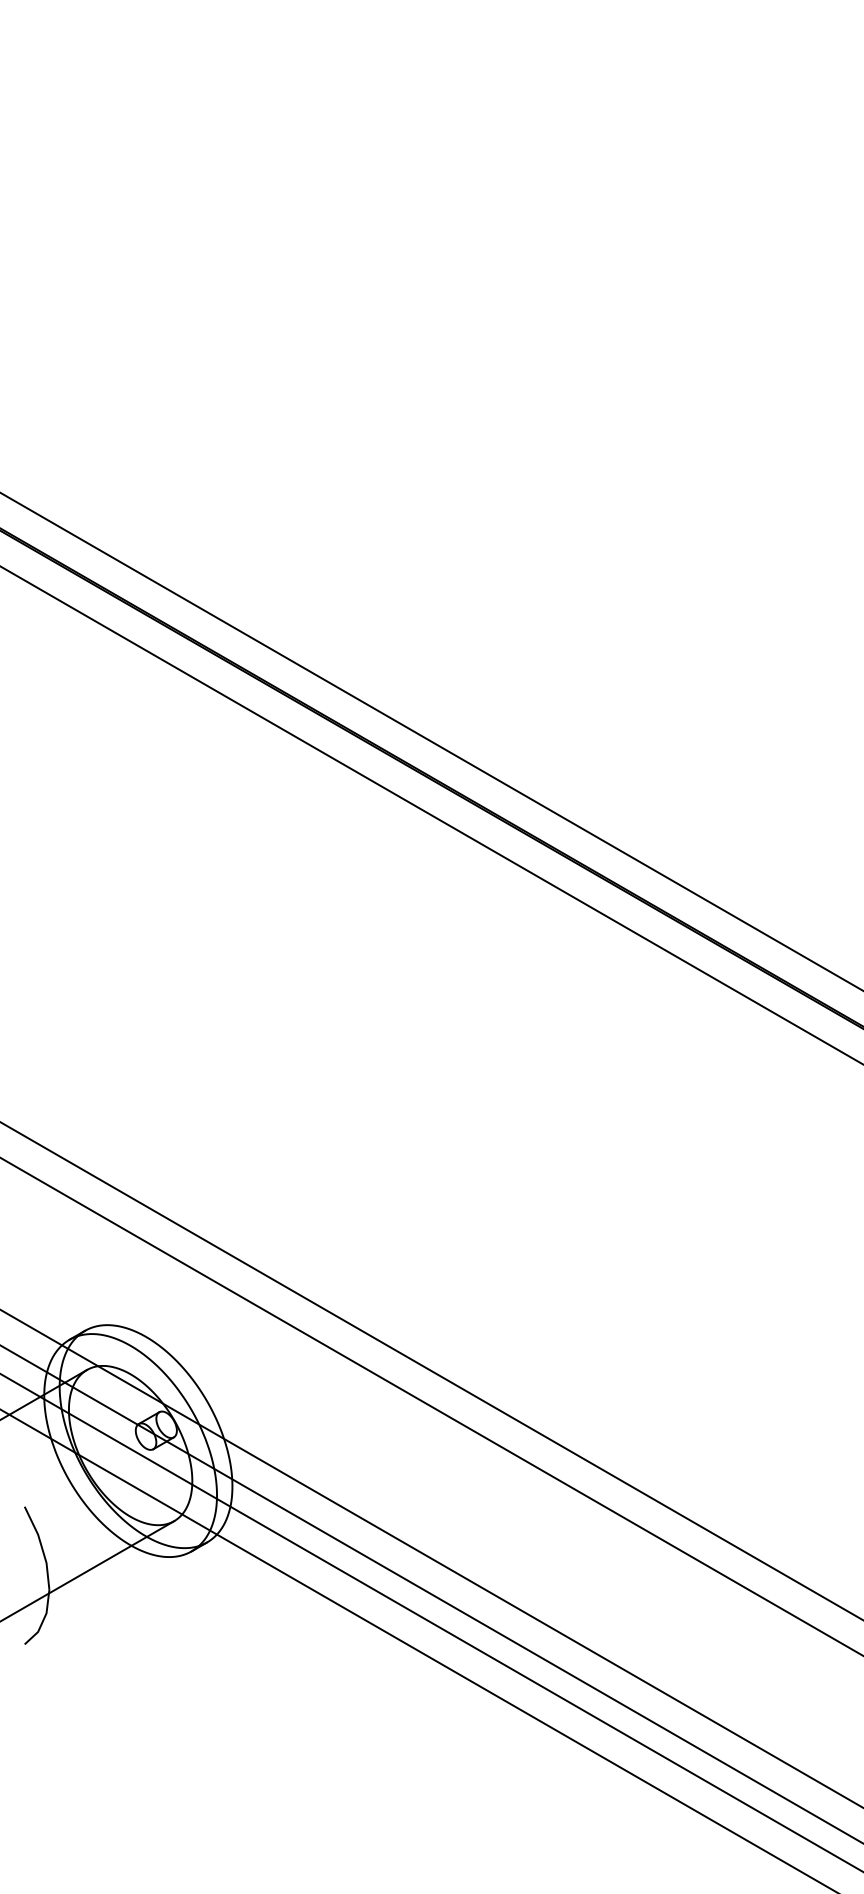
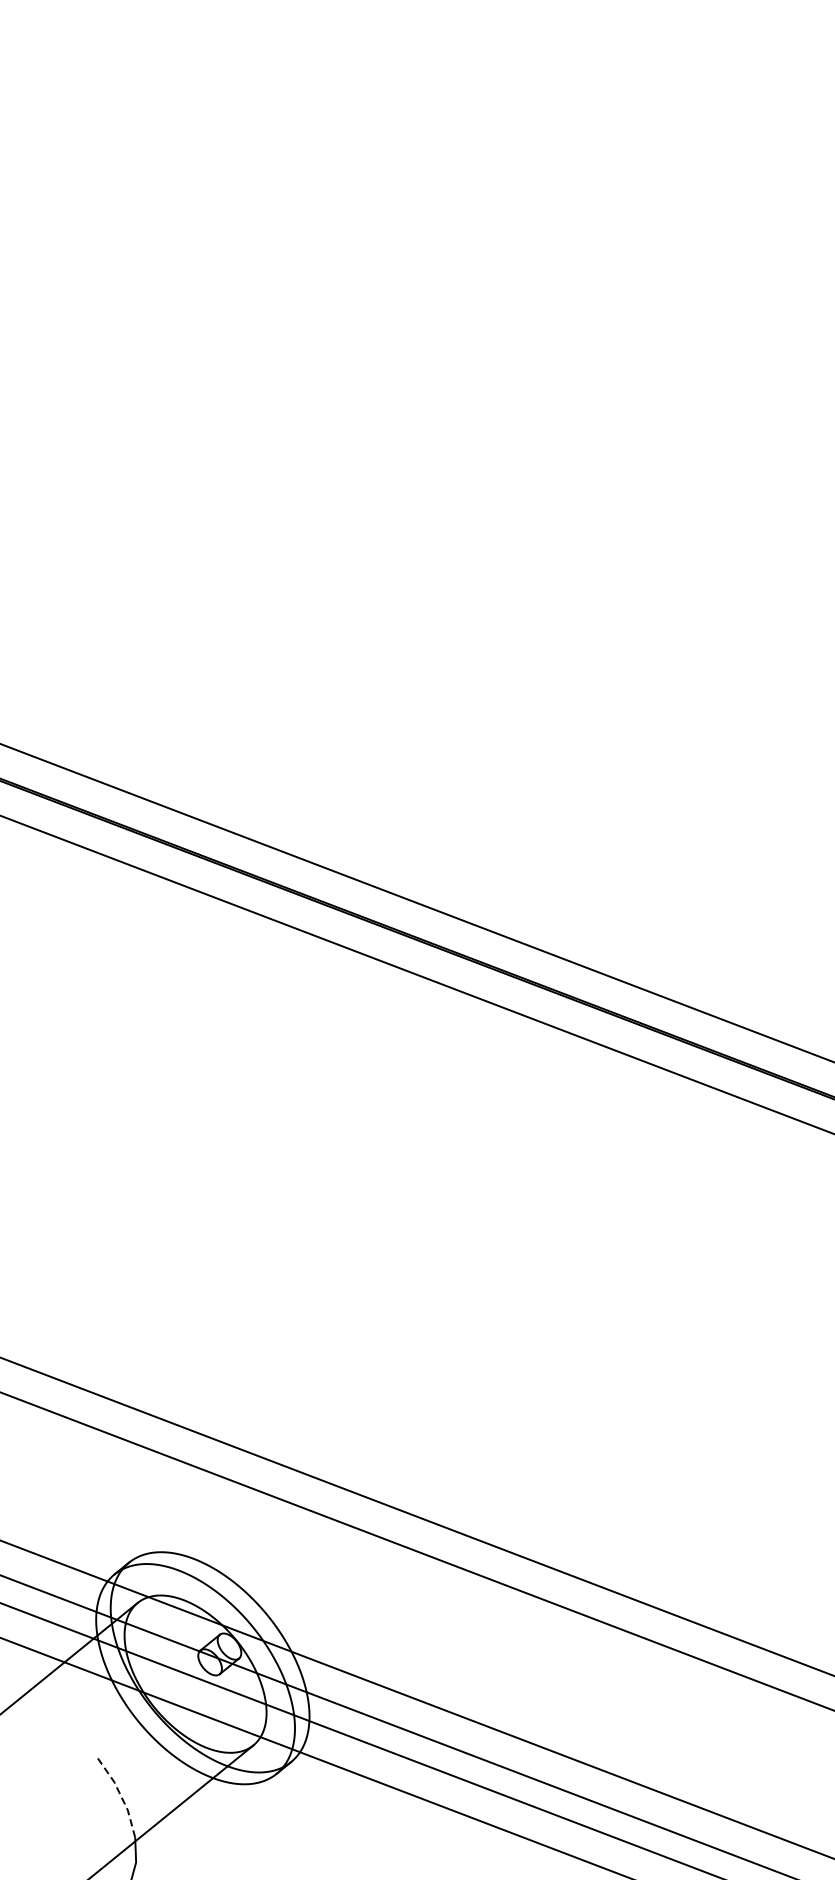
line: (41, 1546) -> (119, 1793), solid -> dashed

